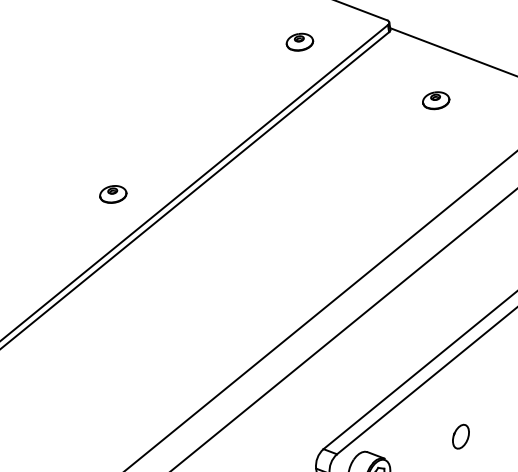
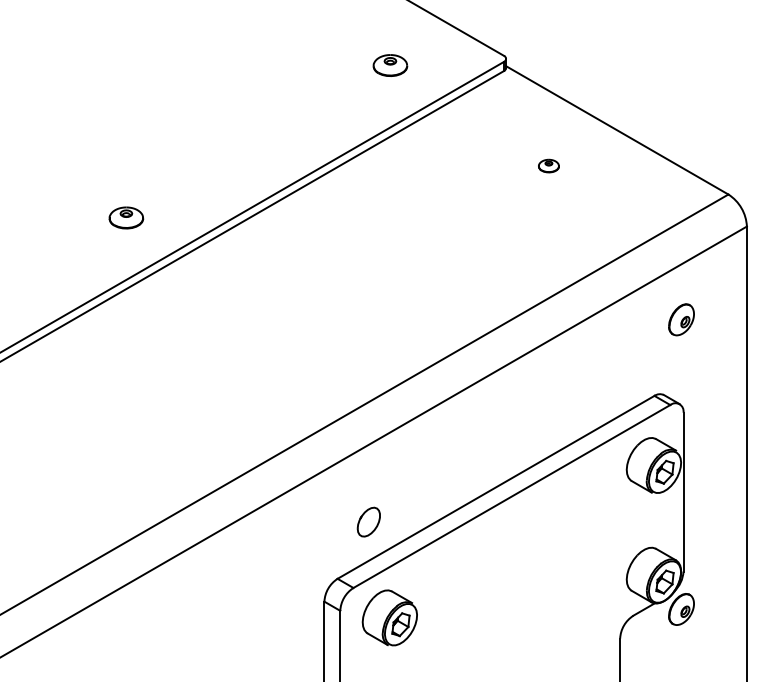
part: (435, 100) -> (548, 165), size x0.6
part: (460, 436) -> (368, 521), moved

